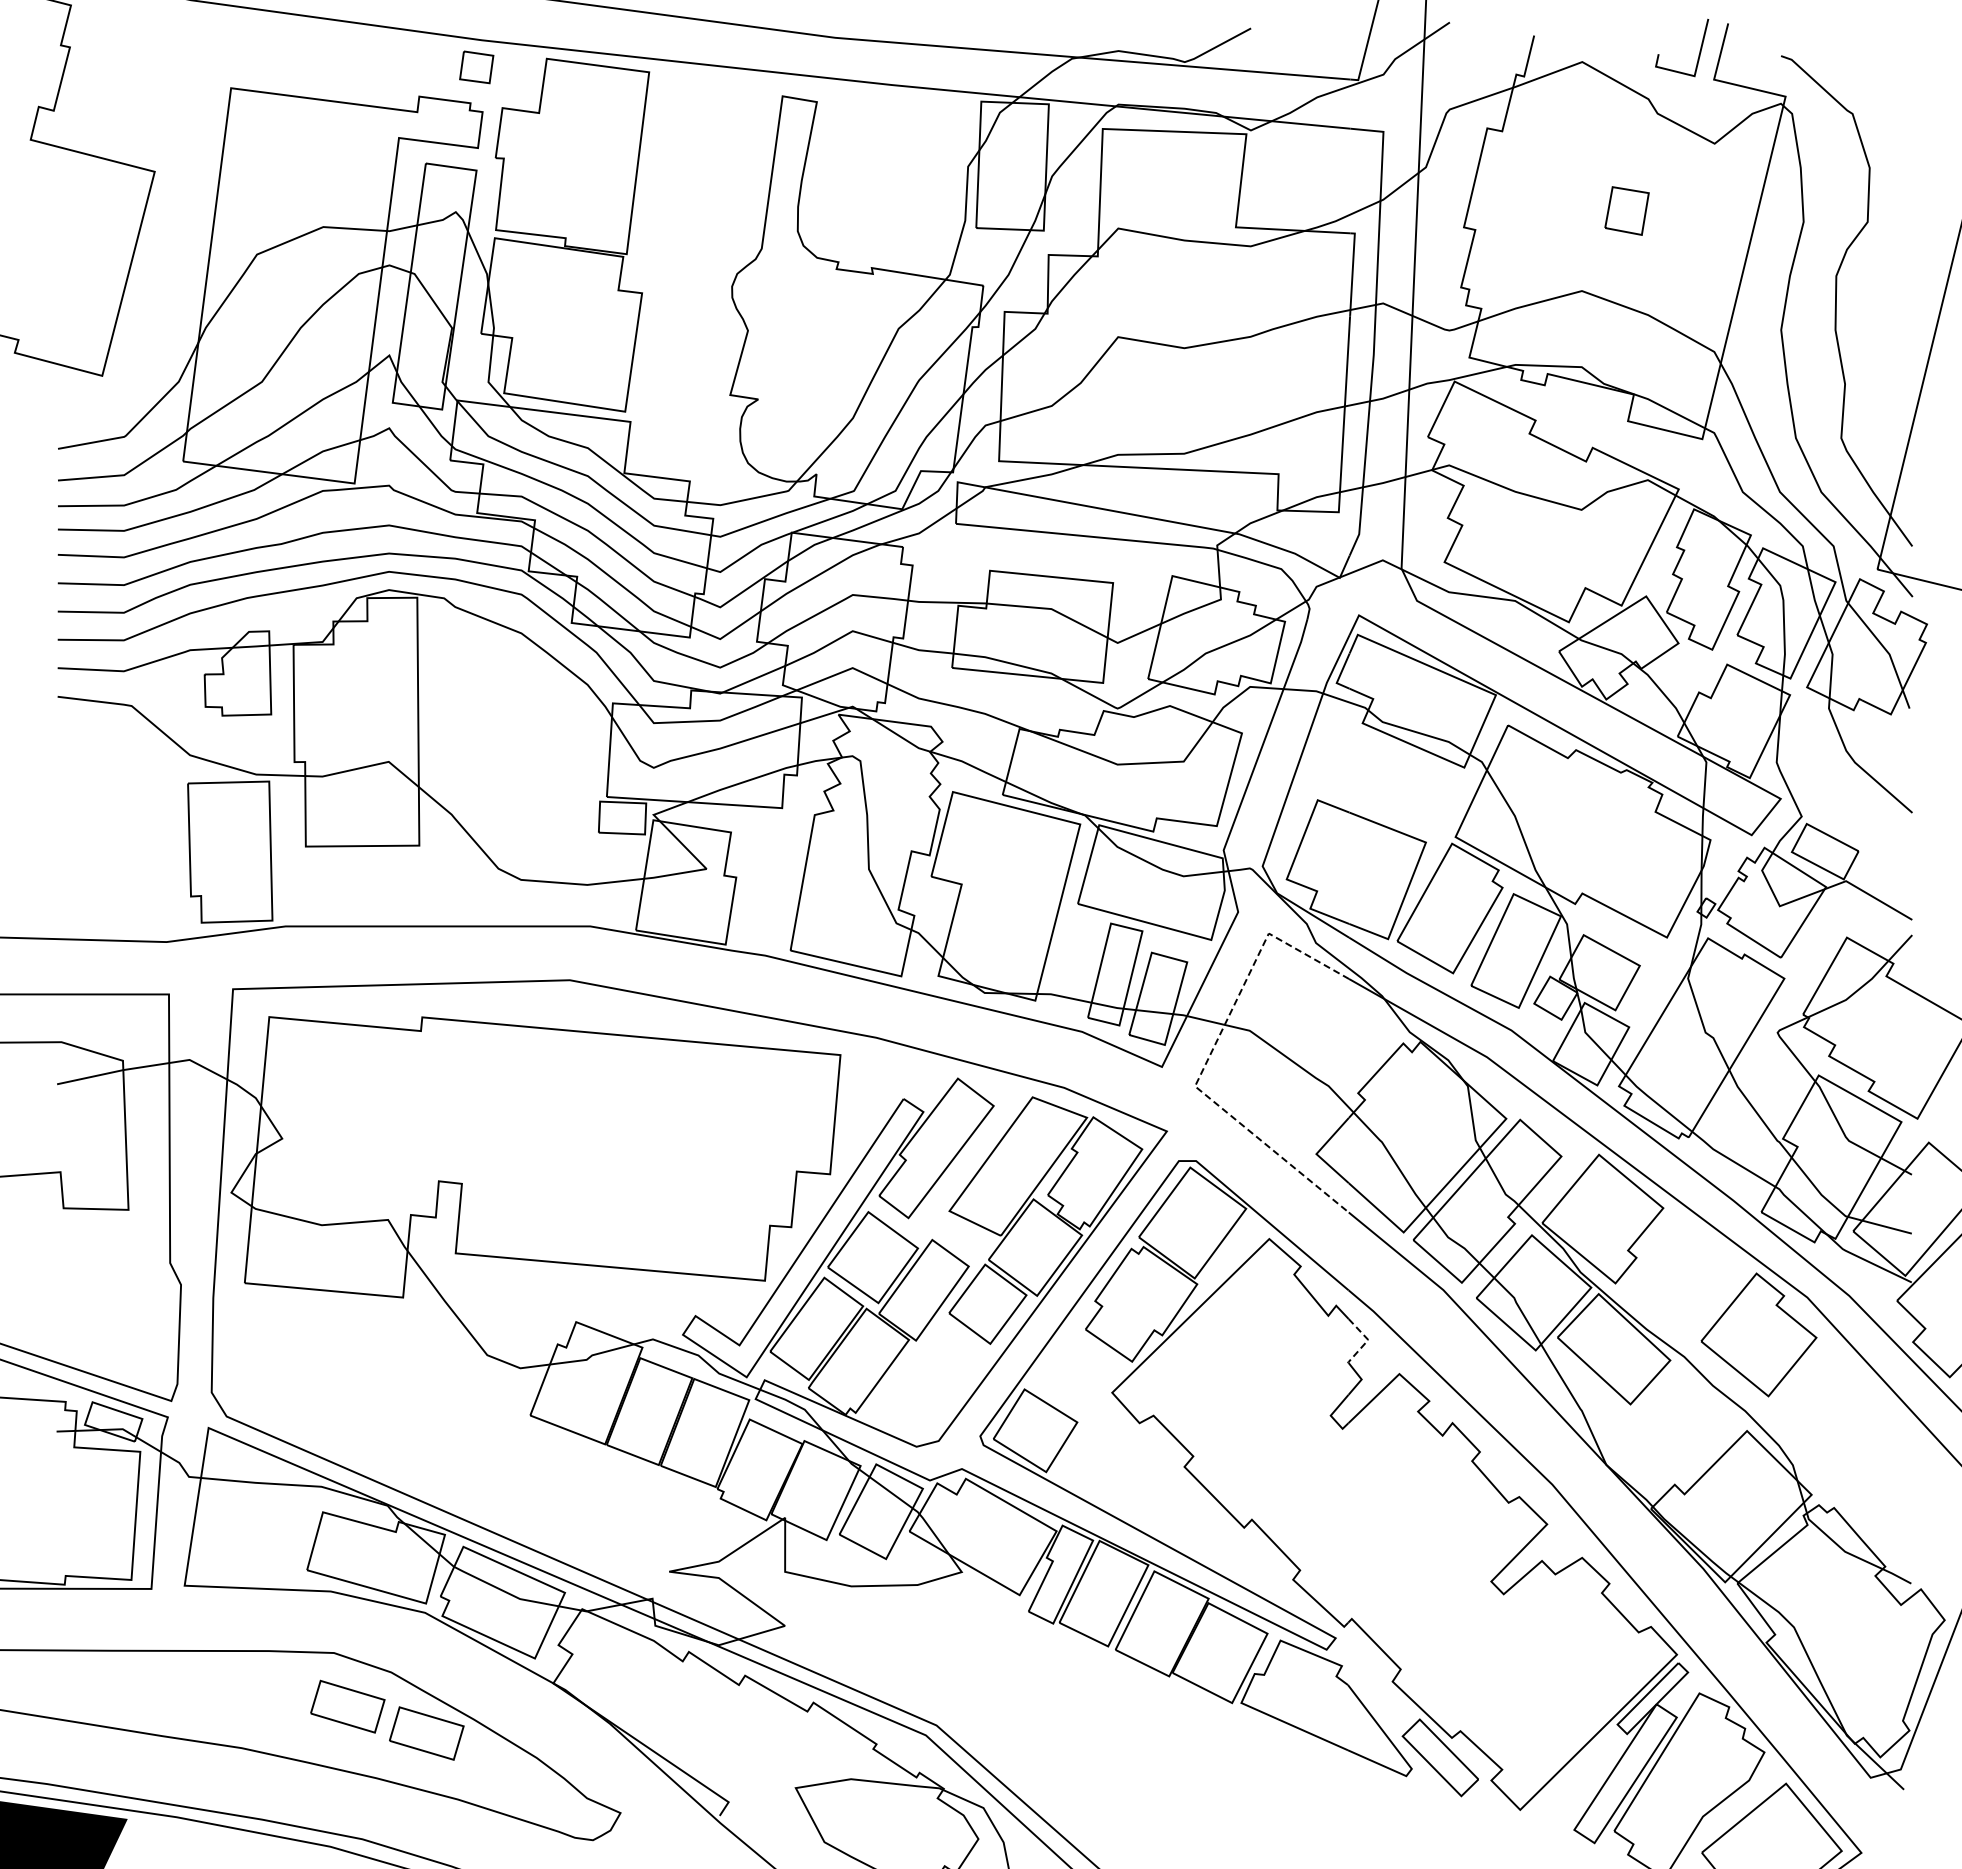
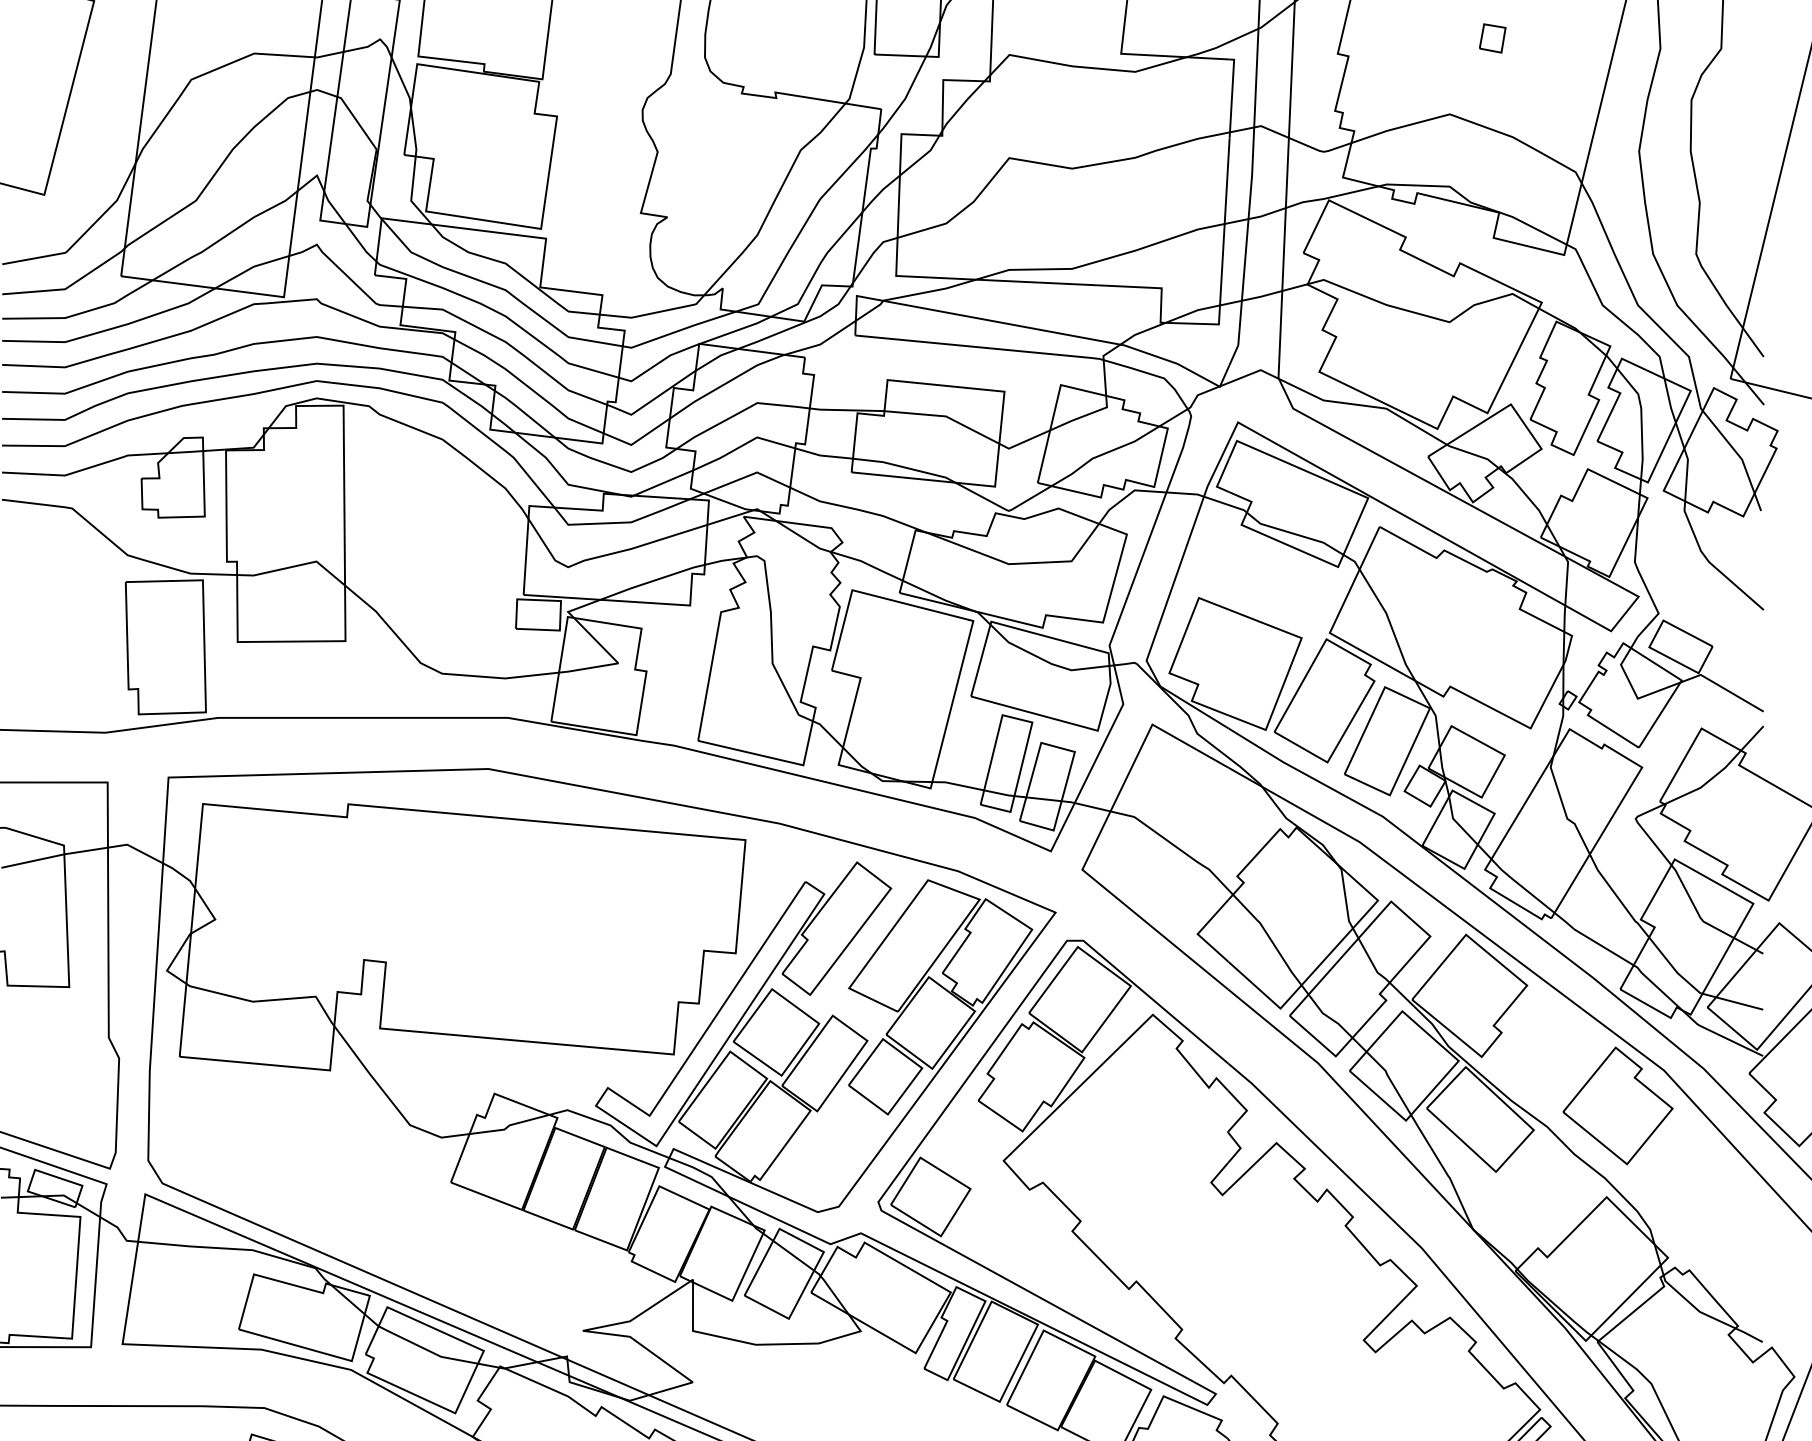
part: (1626, 211) -> (1492, 38), size x0.62
line: (1208, 1057) -> (1095, 842), dashed -> solid
line: (1368, 1339) -> (1247, 1110), dashed -> solid

